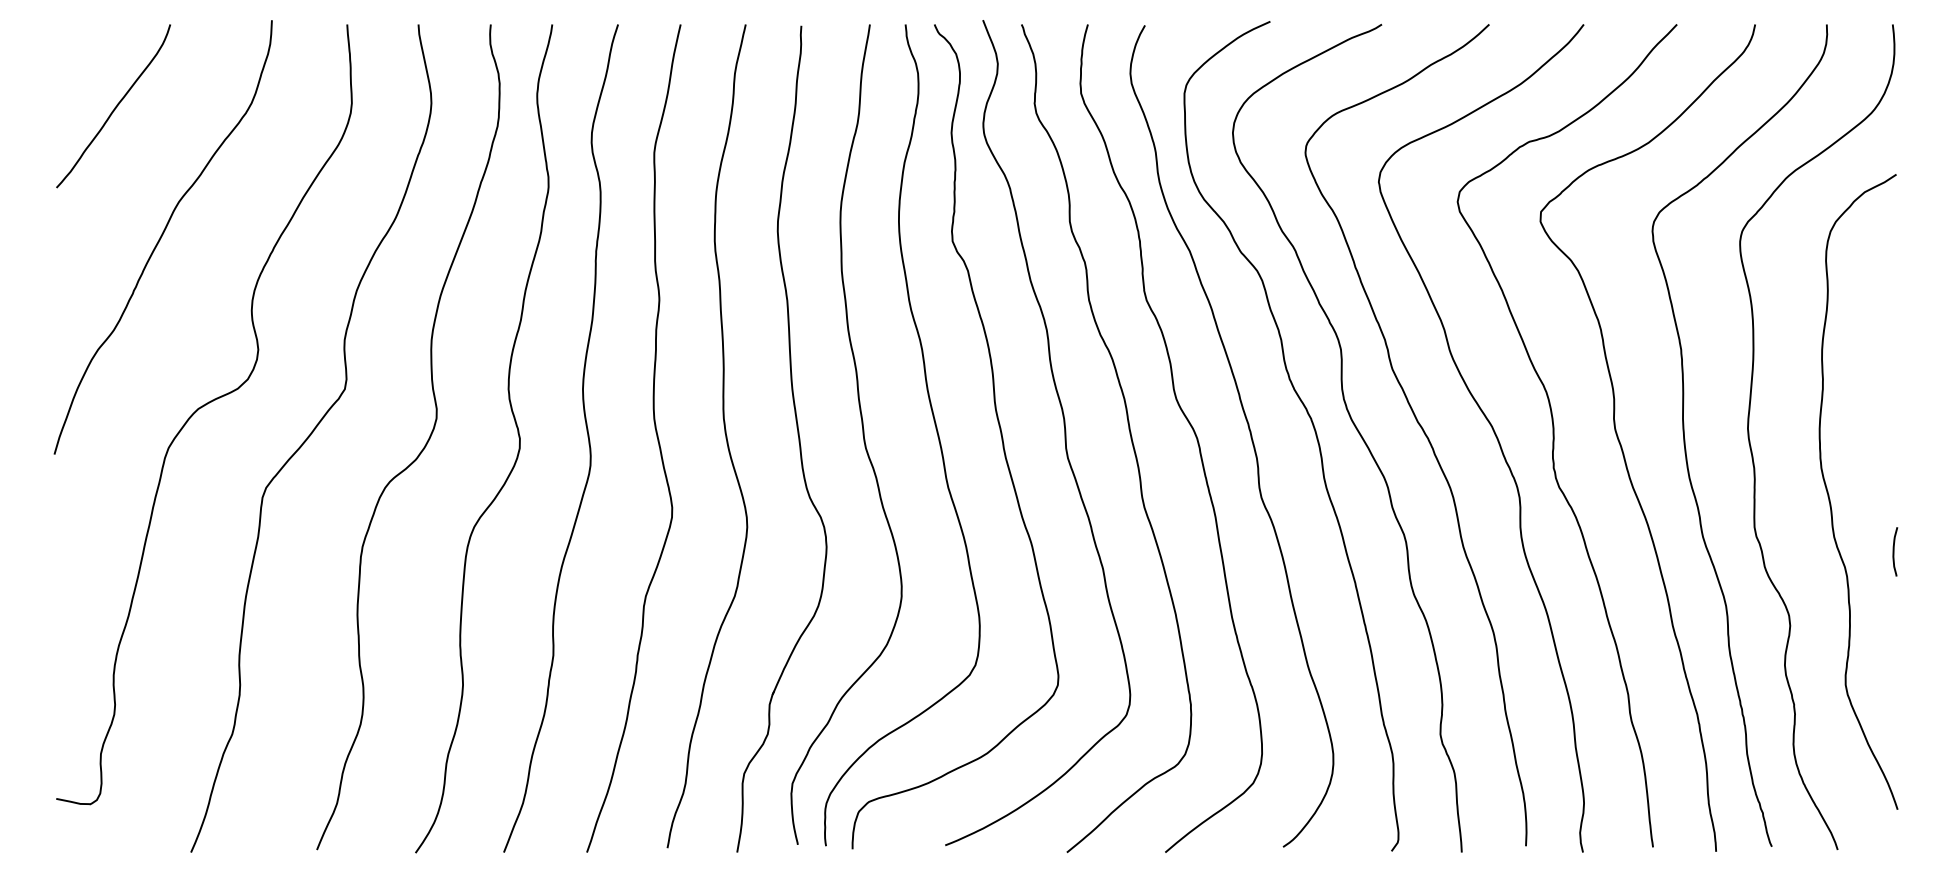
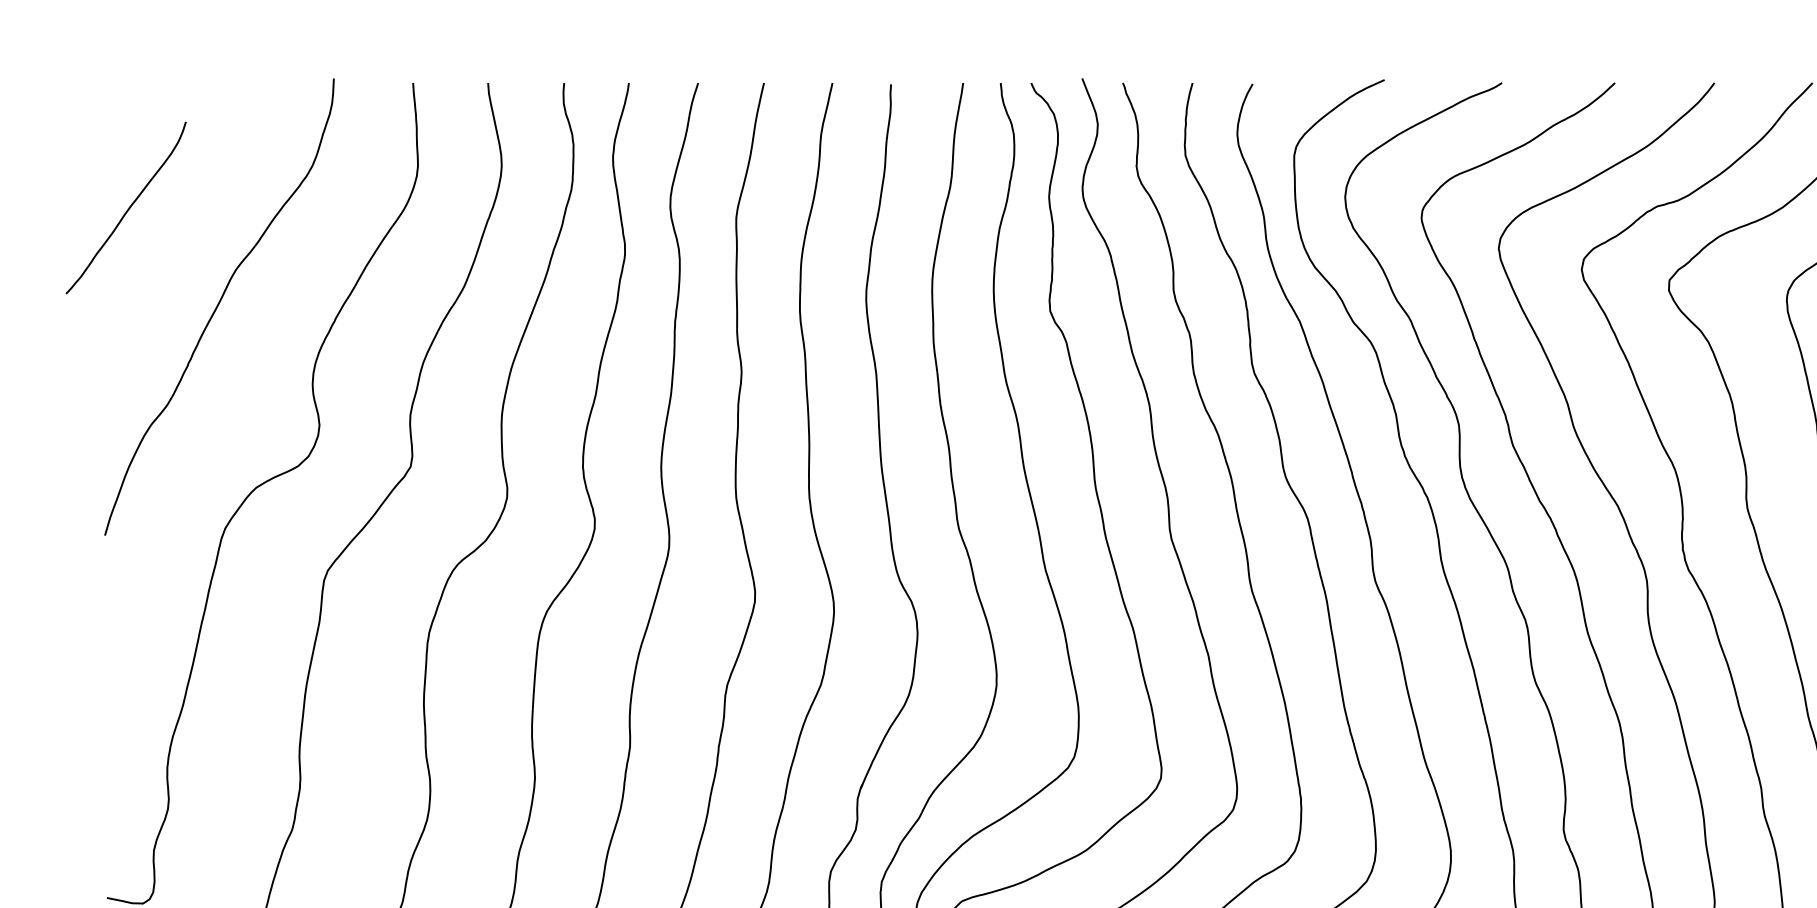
curve: (114, 107) -> (127, 209), moved

